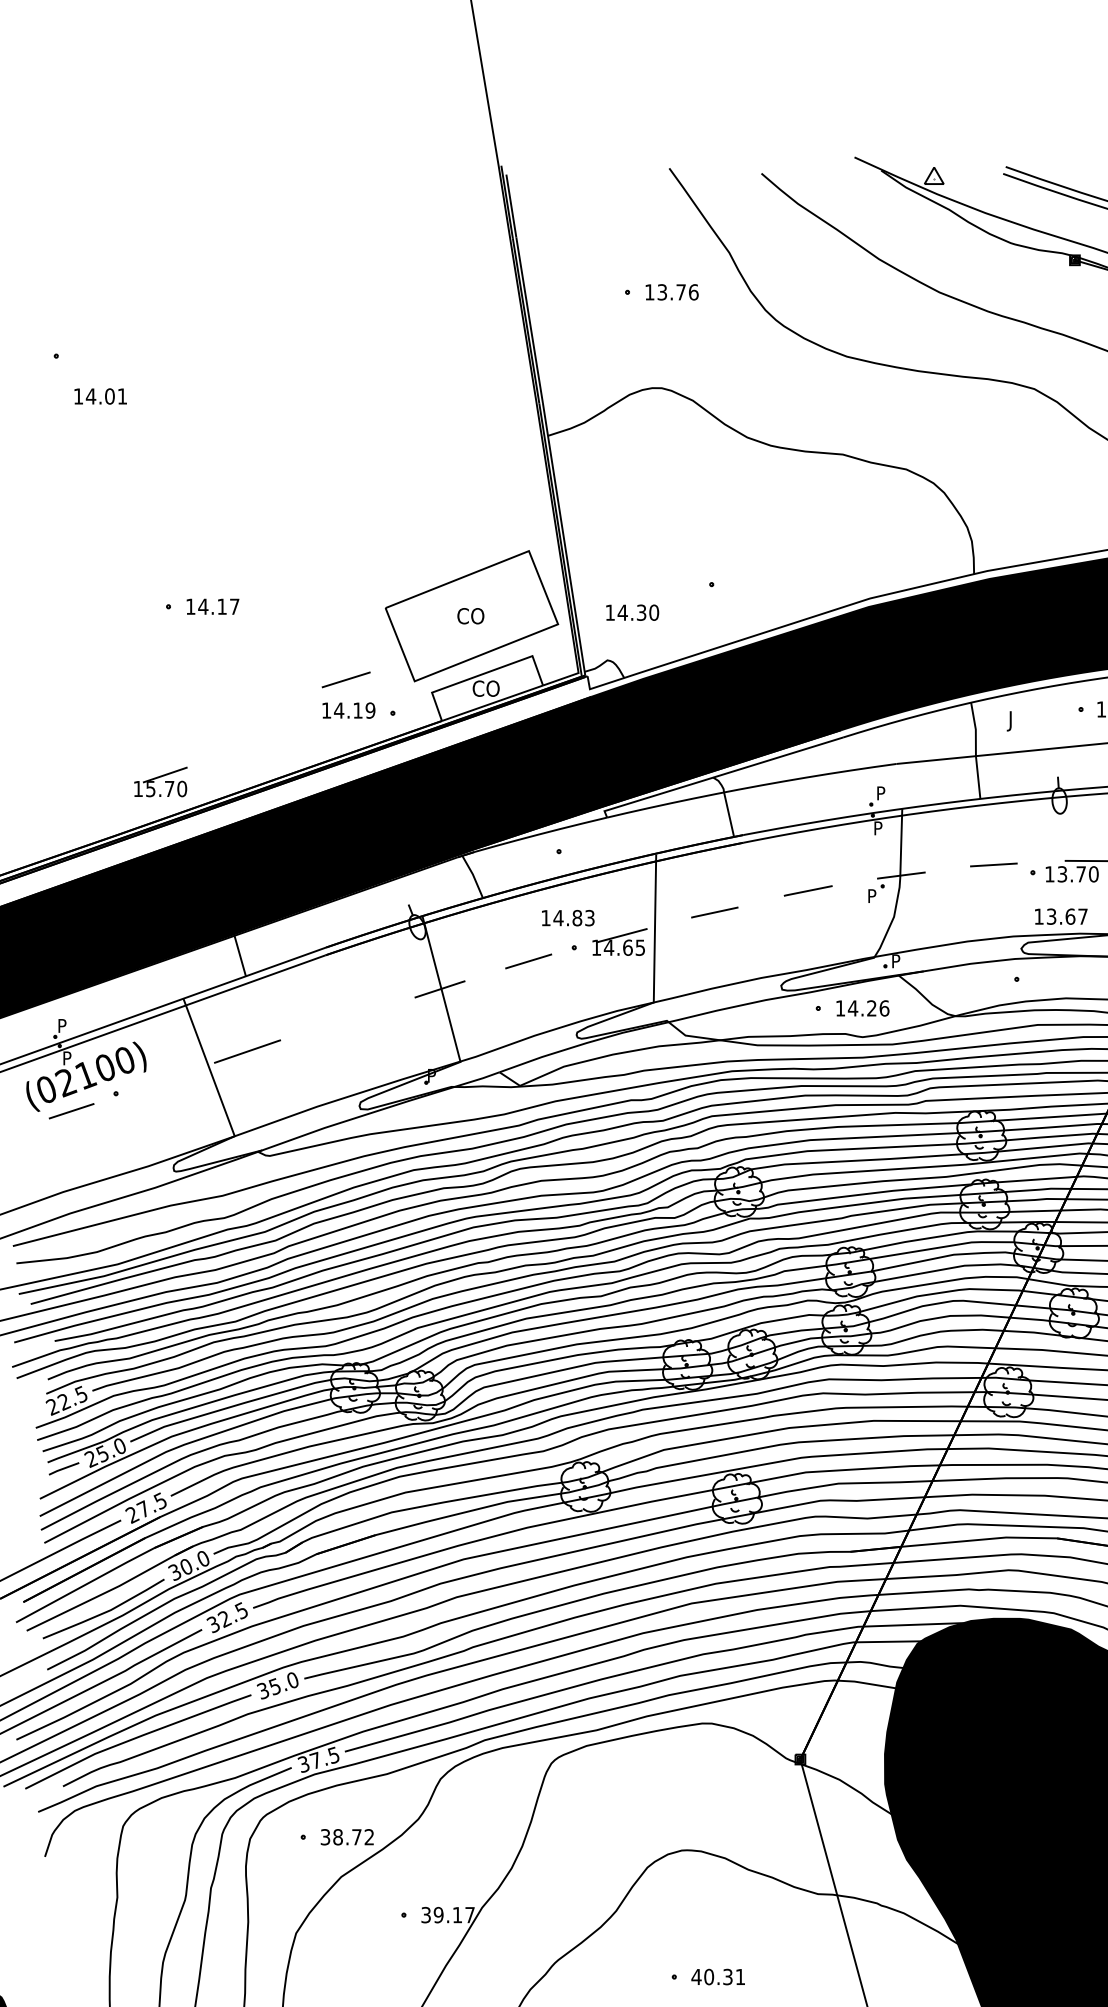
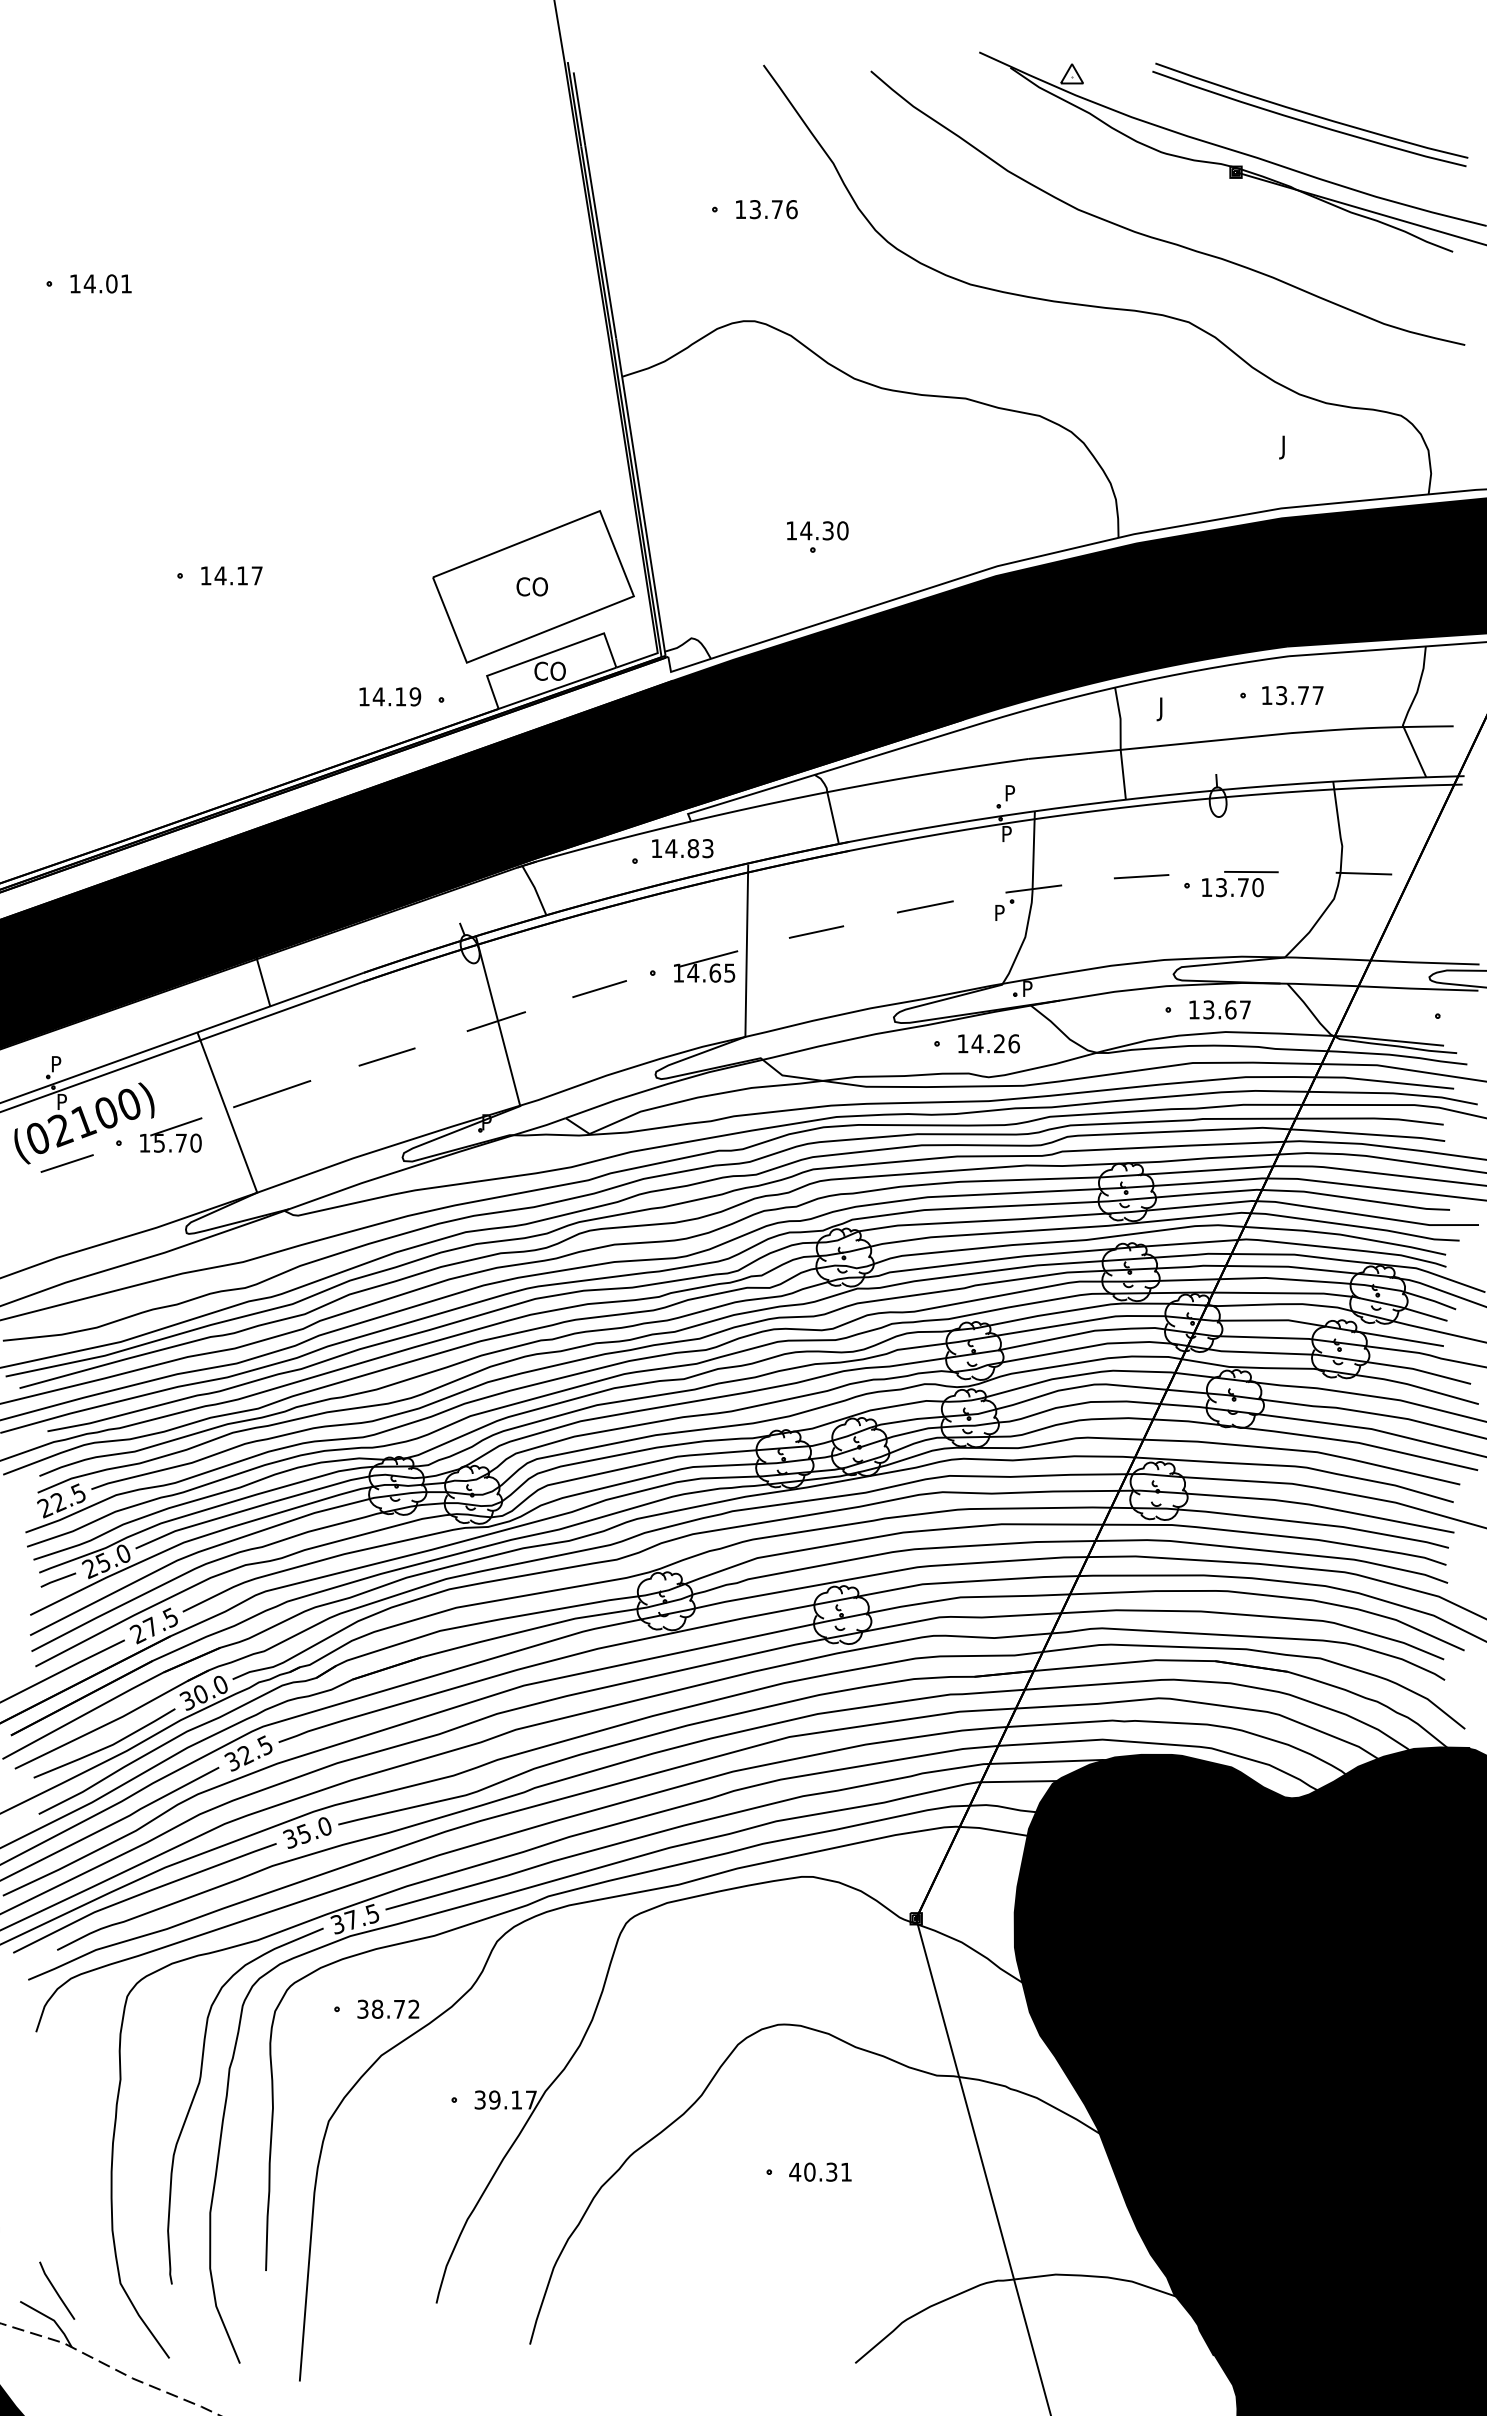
text: (100, 396) -> (100, 283), moved
text: (632, 612) -> (817, 530), moved
line: (345, 679) -> (386, 1056), moved
part: (161, 781) -> (171, 1134), moved
text: (1060, 916) -> (1219, 1009), moved
text: (568, 918) -> (682, 848), moved

